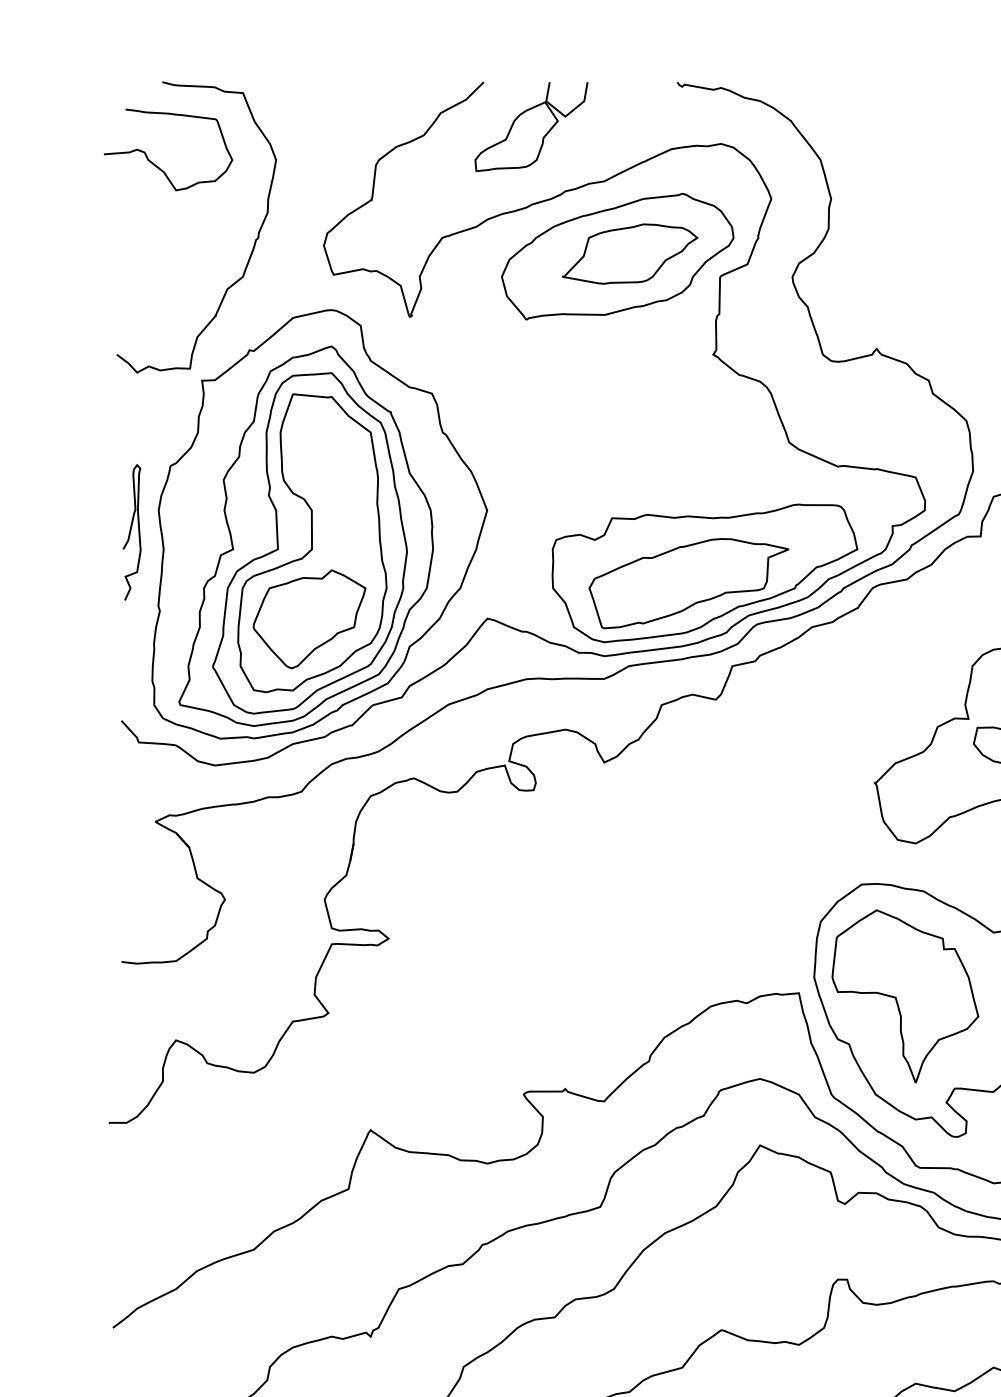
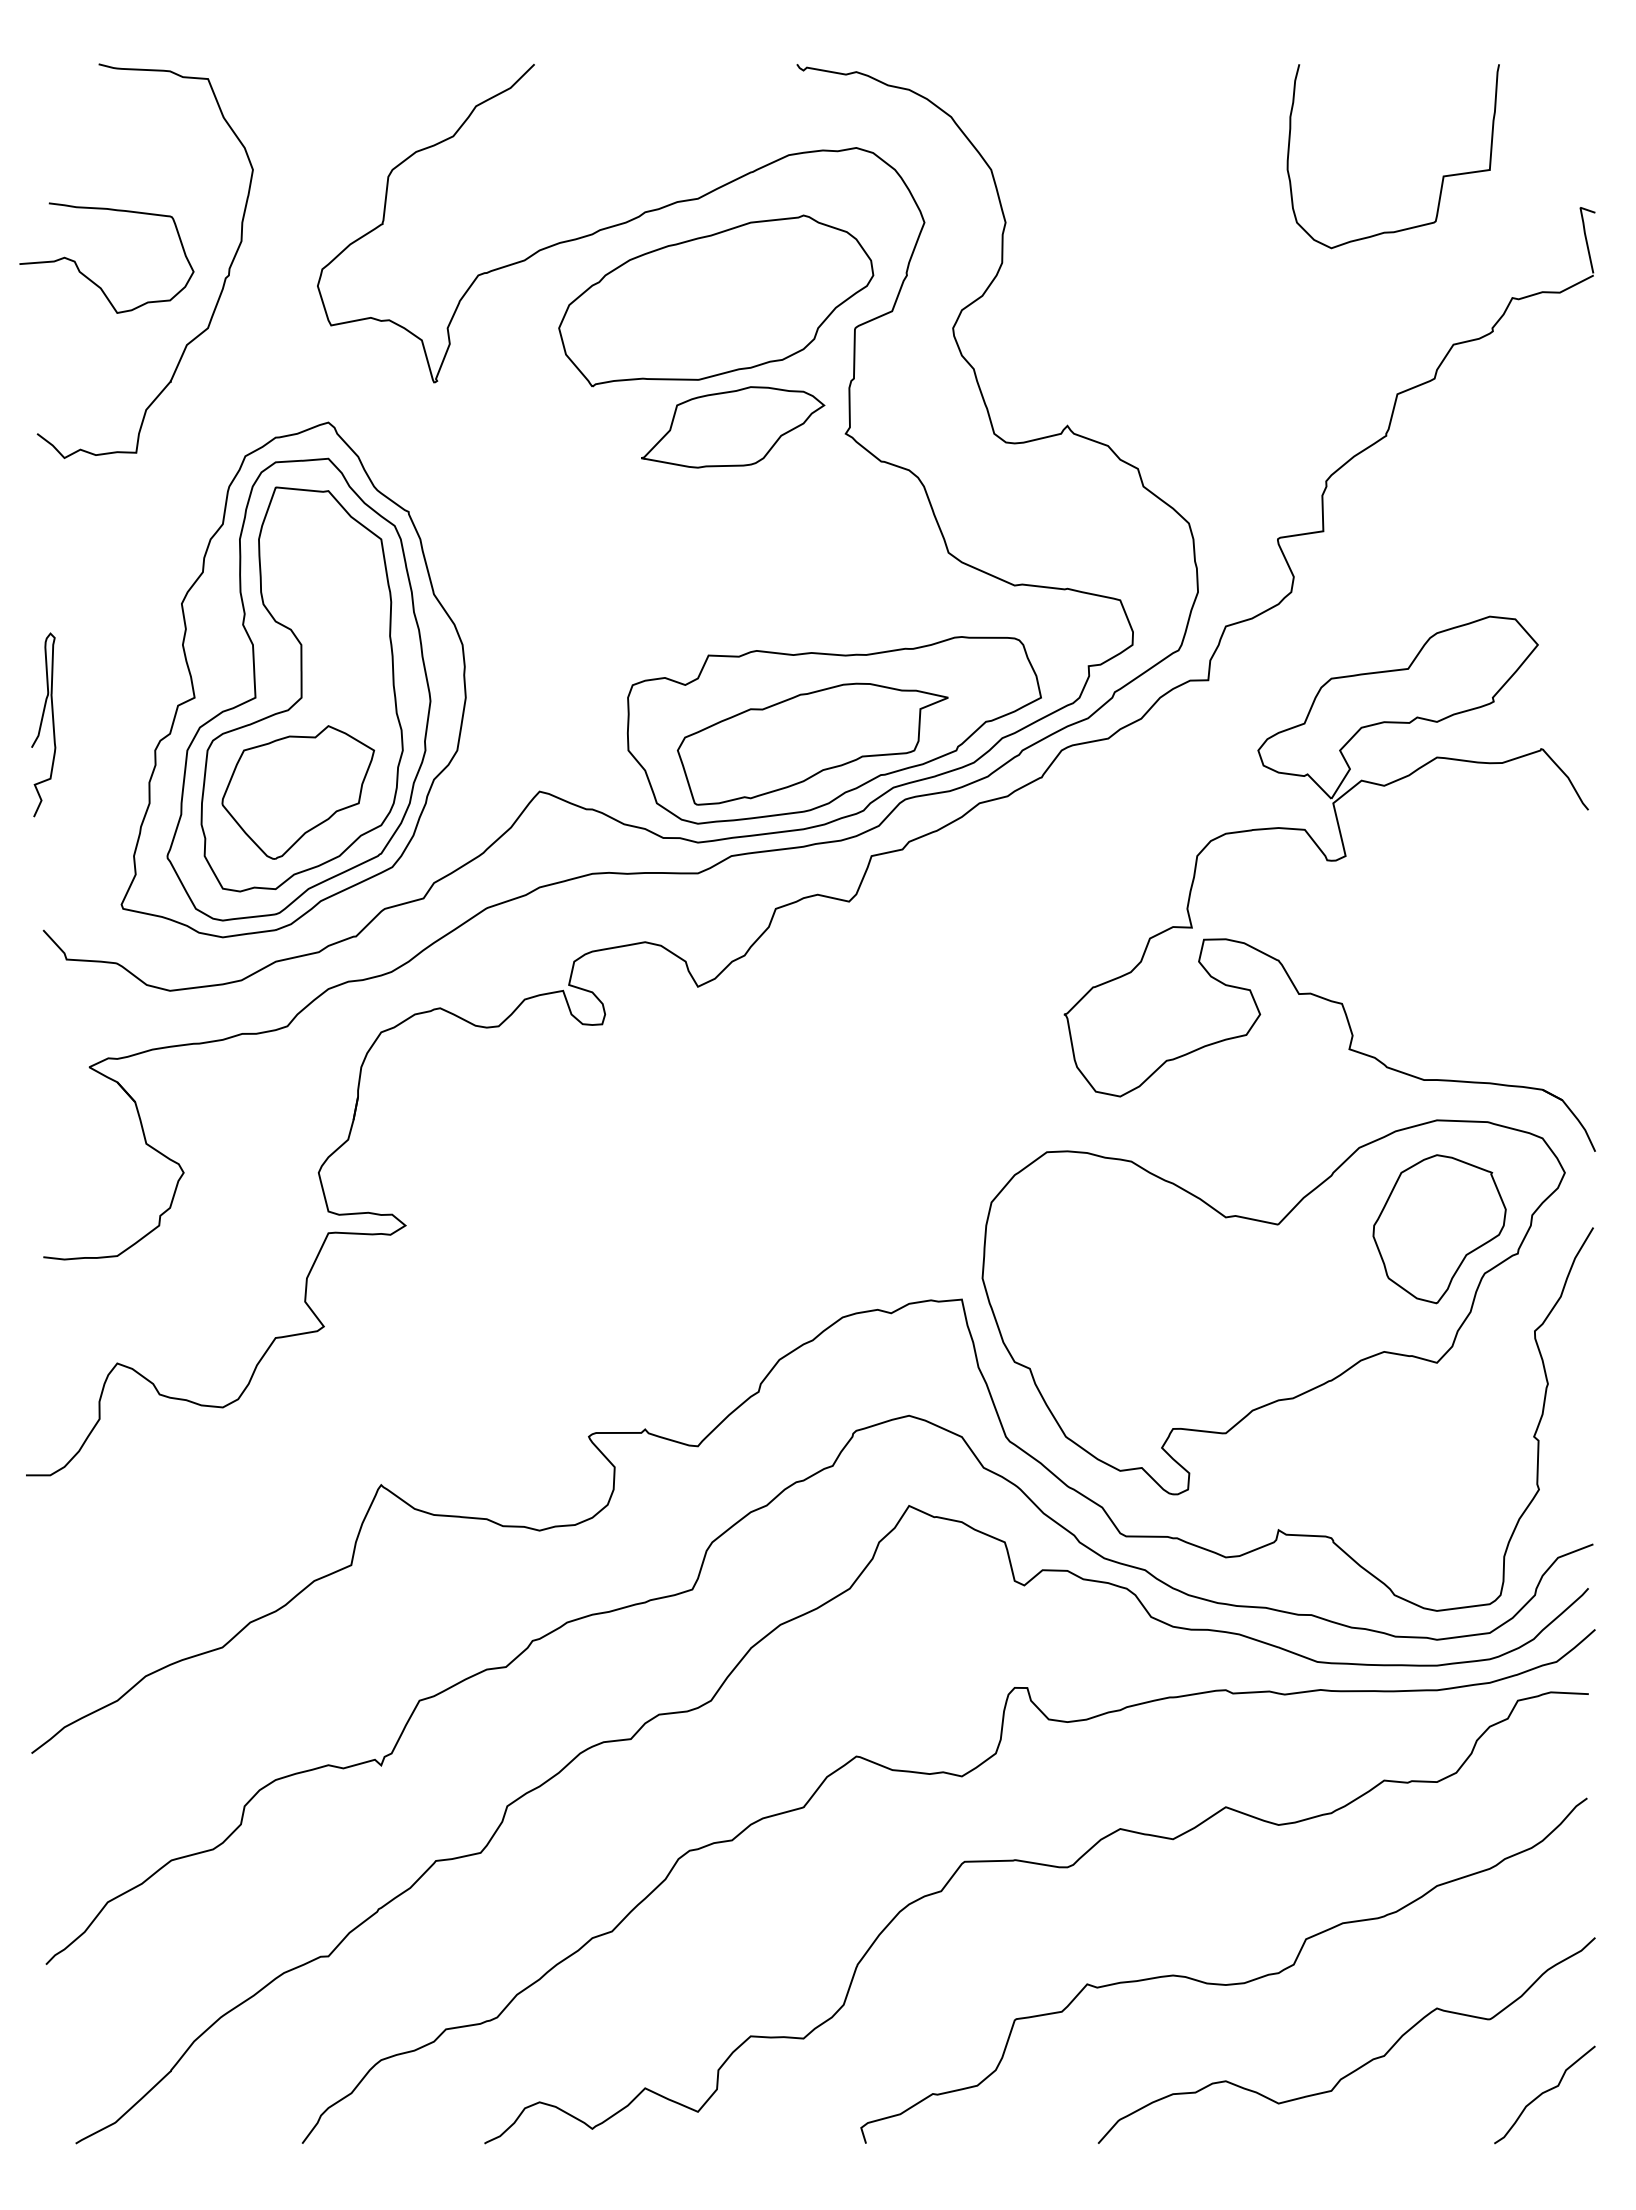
part: (530, 126) -> (598, 124), removed
curve: (157, 165) -> (91, 279), moved
part: (630, 254) -> (733, 427), moved
part: (319, 524) -> (311, 663), removed
curve: (131, 531) -> (42, 723), moved
part: (904, 996) -> (1105, 1303), removed

